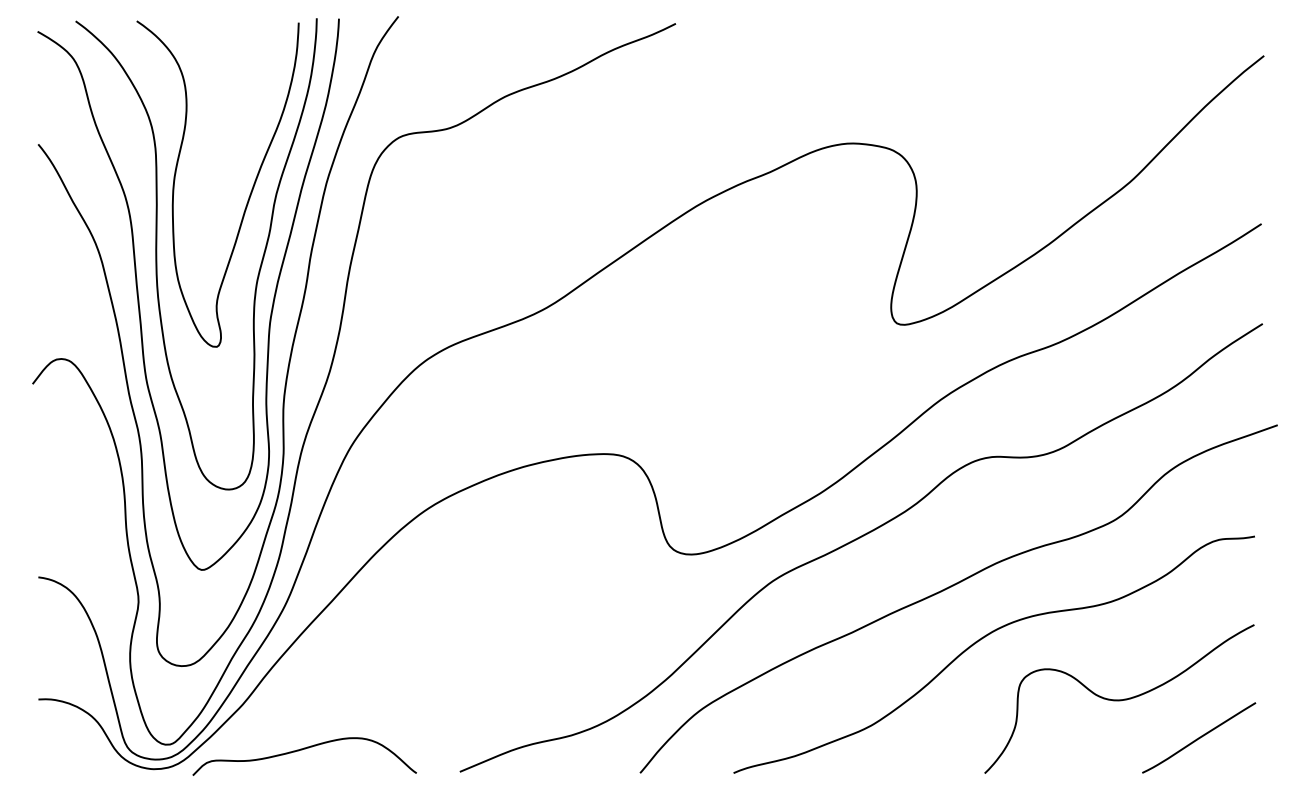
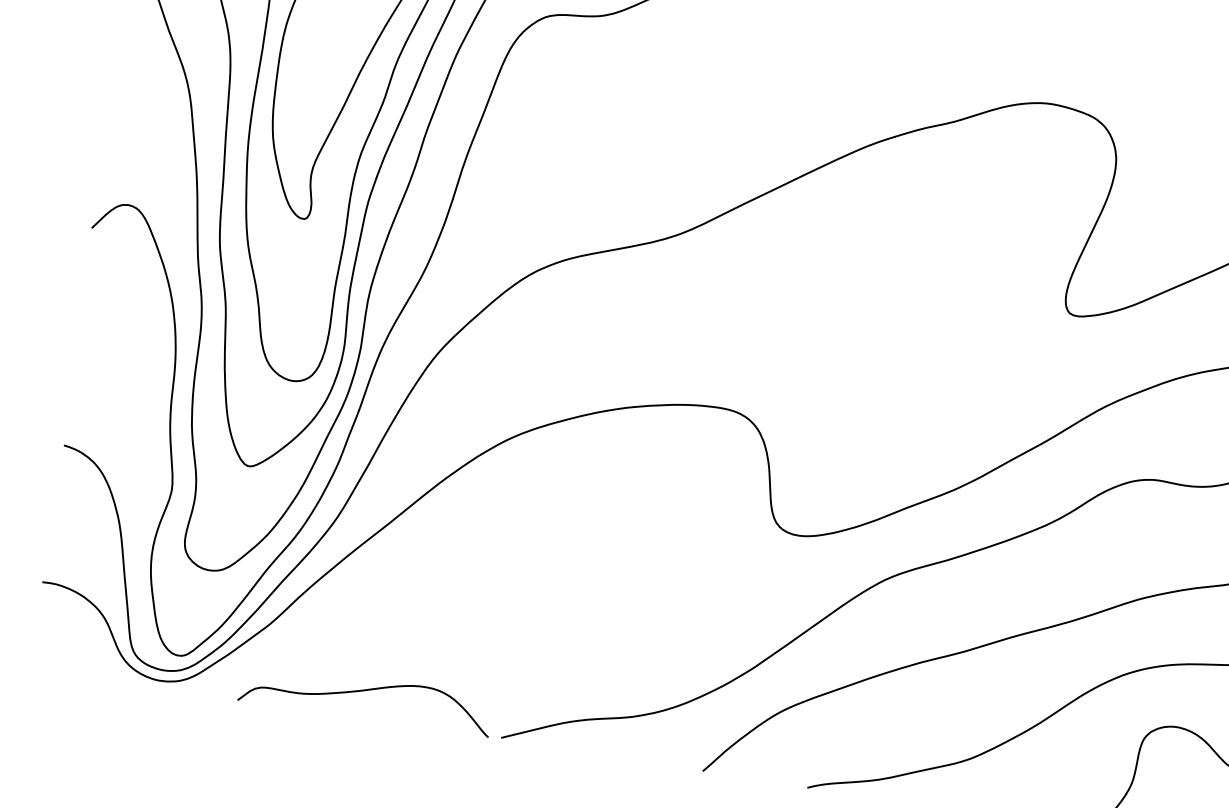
curve: (302, 750) -> (364, 691), moved

